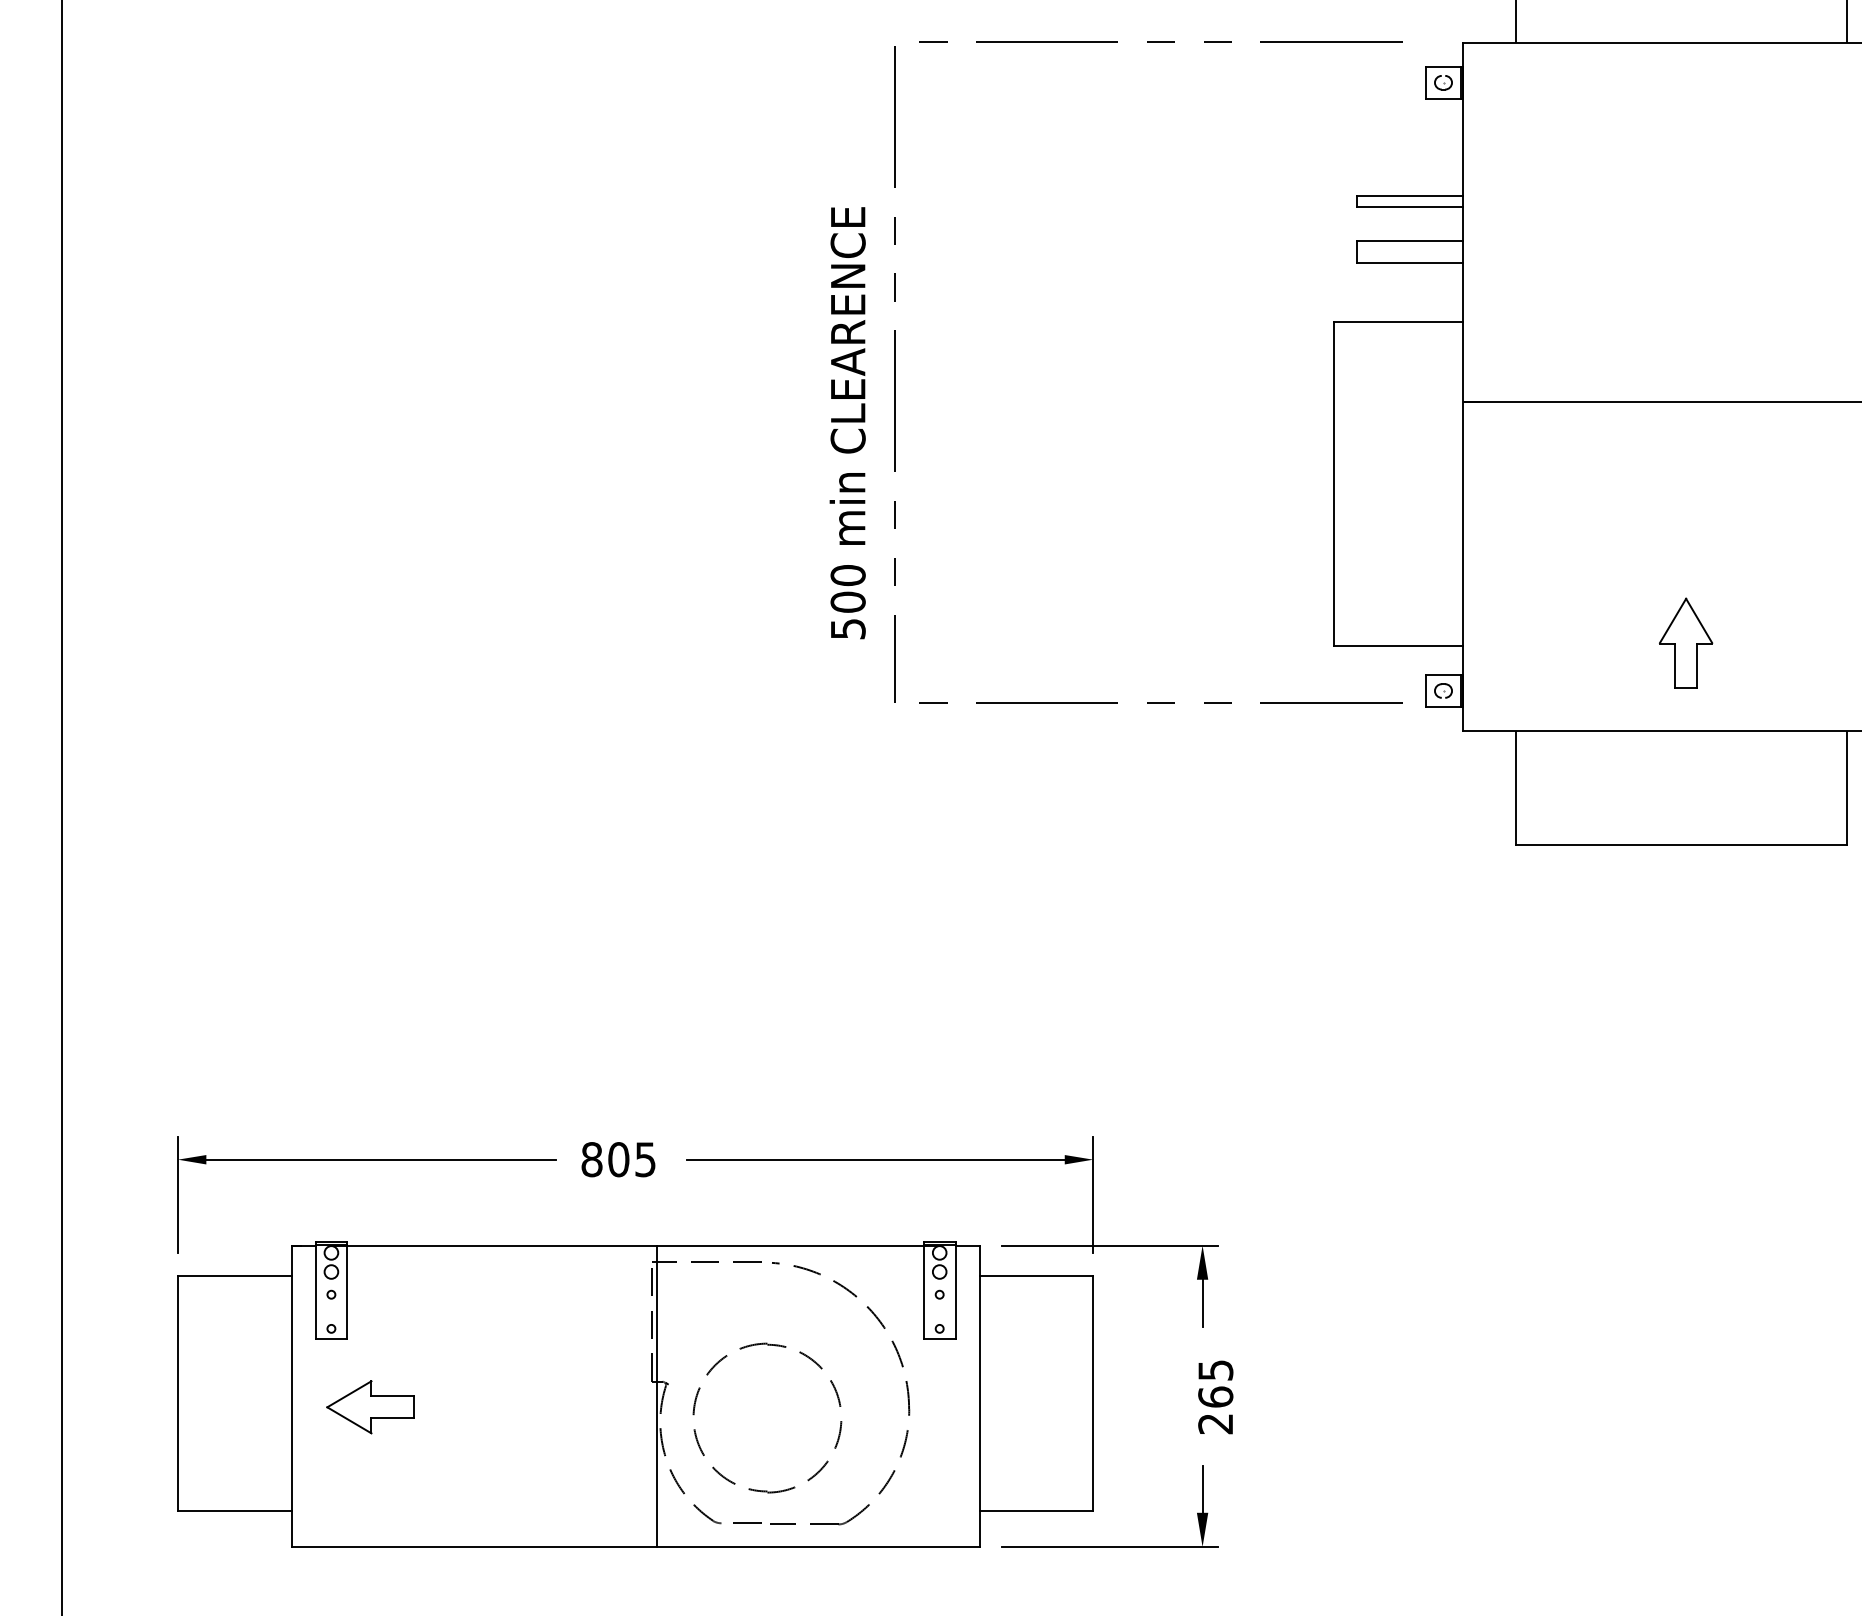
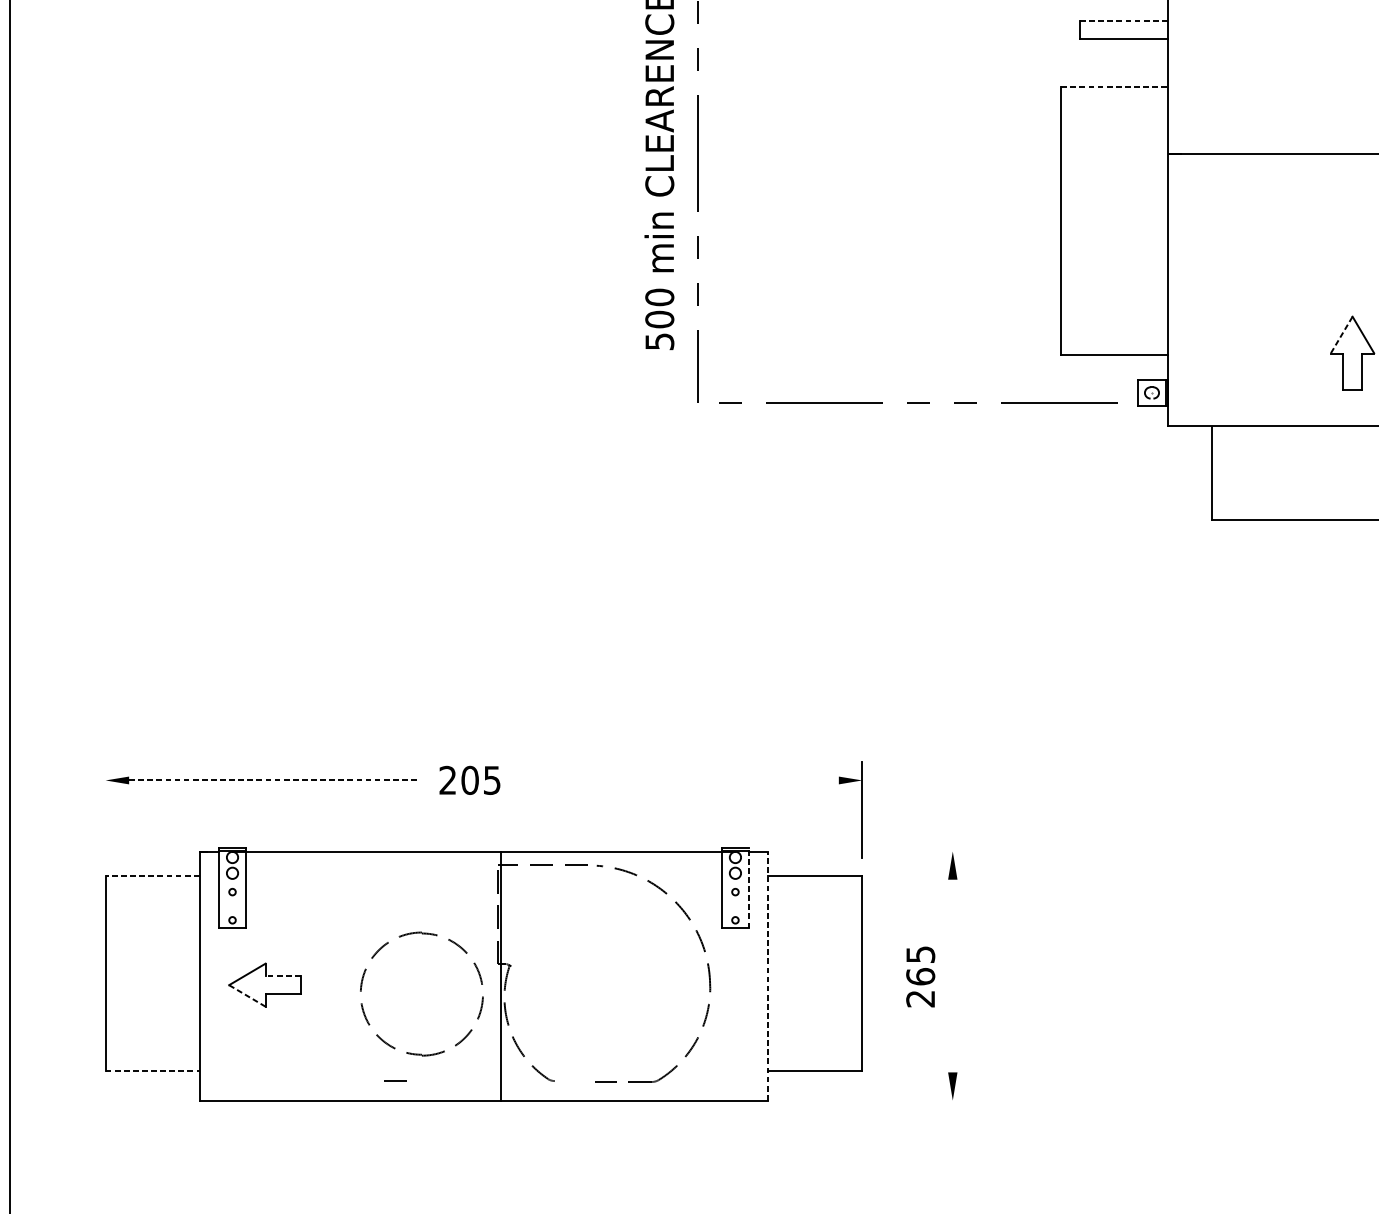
line: (1410, 241) -> (1124, 21), solid -> dashed
line: (1398, 321) -> (1114, 87), solid -> dashed
line: (1673, 620) -> (1342, 334), solid -> dashed
line: (381, 1159) -> (273, 780), solid -> dashed
text: (591, 1159) -> (447, 780), 805 -> 205
line: (875, 1159) -> (682, 780), removed
line: (177, 1194) -> (105, 809), removed
line: (1109, 1245) -> (875, 851), removed
line: (234, 1275) -> (152, 876), solid -> dashed
line: (955, 1289) -> (748, 887), solid -> dashed
line: (1202, 1302) -> (952, 898), removed
part: (775, 1346) -> (428, 934), moved
line: (392, 1396) -> (283, 976), solid -> dashed
line: (979, 1396) -> (768, 976), solid -> dashed
text: (1215, 1397) -> (920, 977), moved
line: (349, 1420) -> (247, 996), solid -> dashed
line: (1202, 1488) -> (952, 1052), removed
line: (234, 1511) -> (152, 1071), solid -> dashed
line: (747, 1522) -> (395, 1080), moved
line: (1109, 1546) -> (875, 1100), removed

